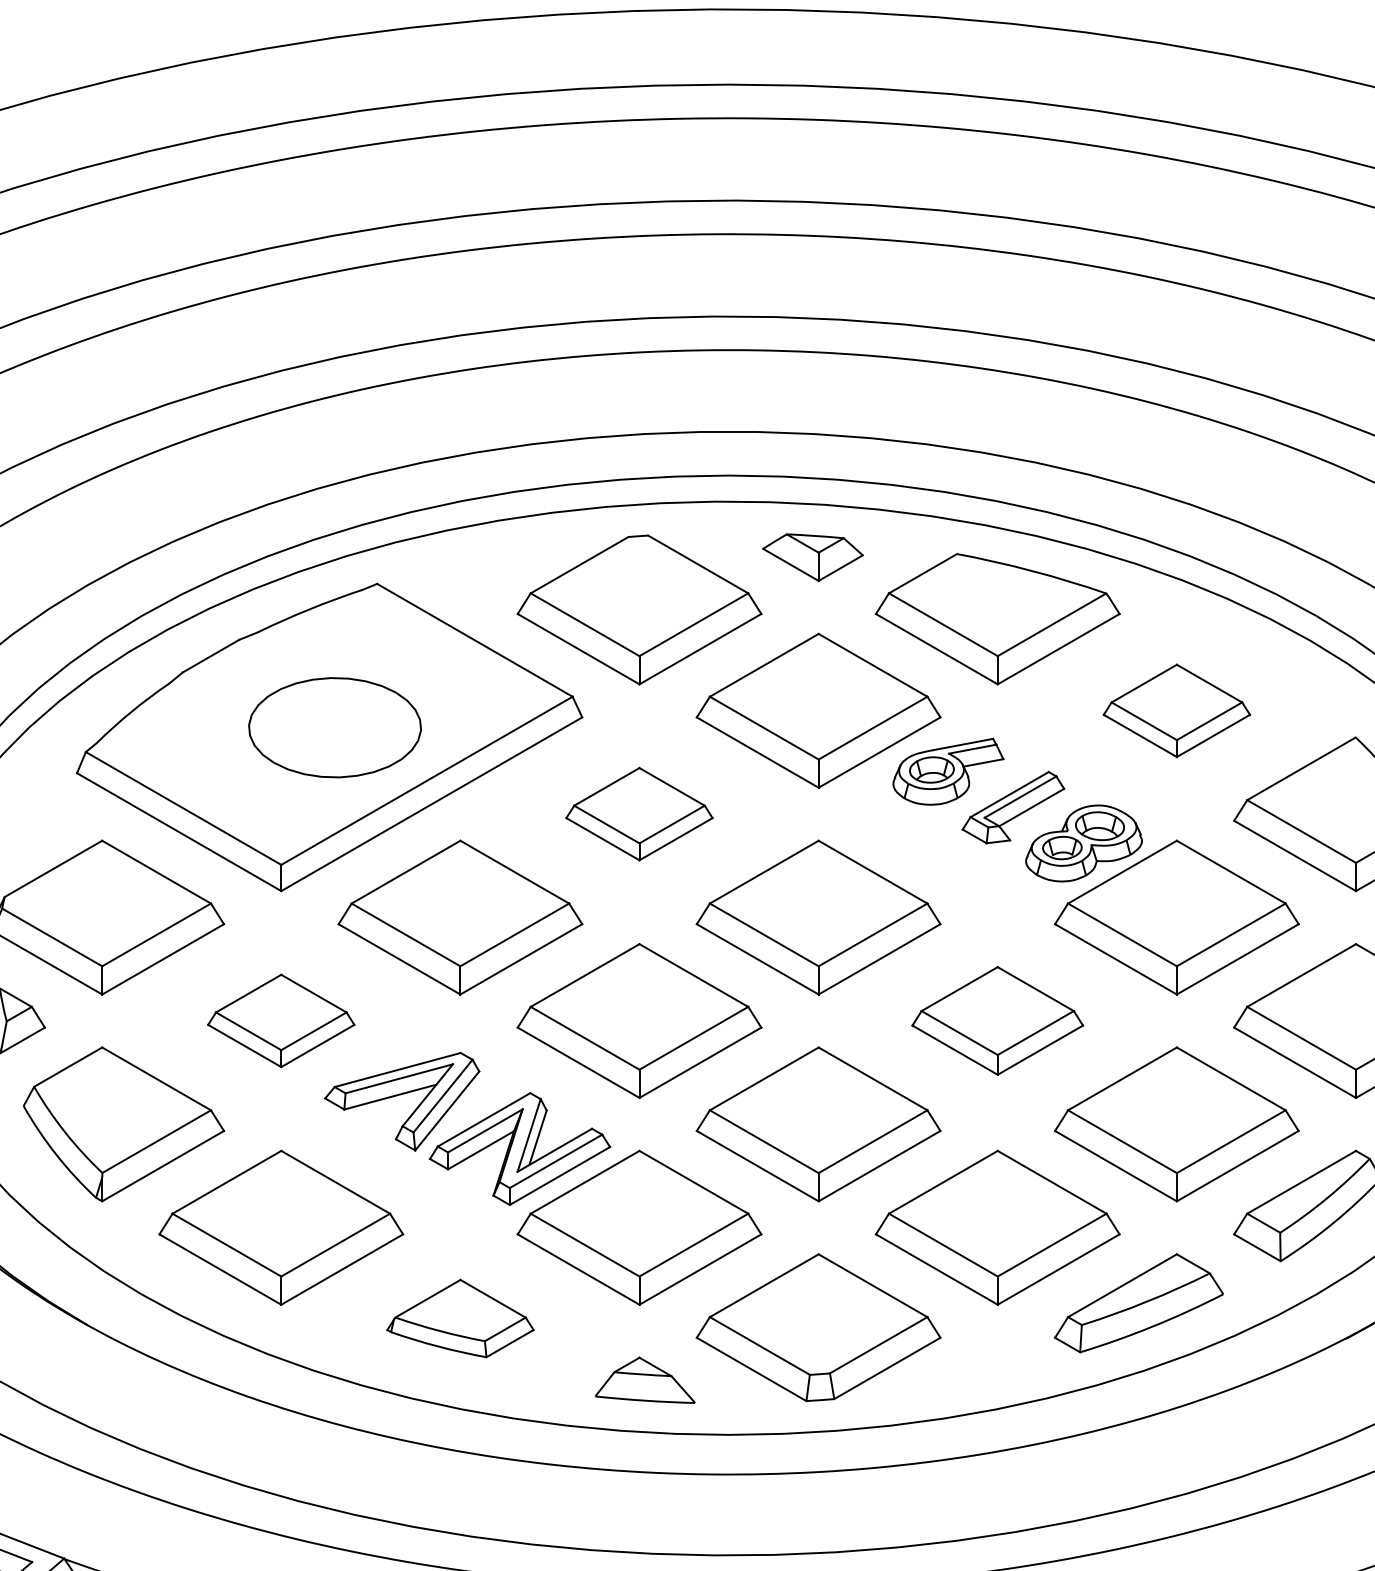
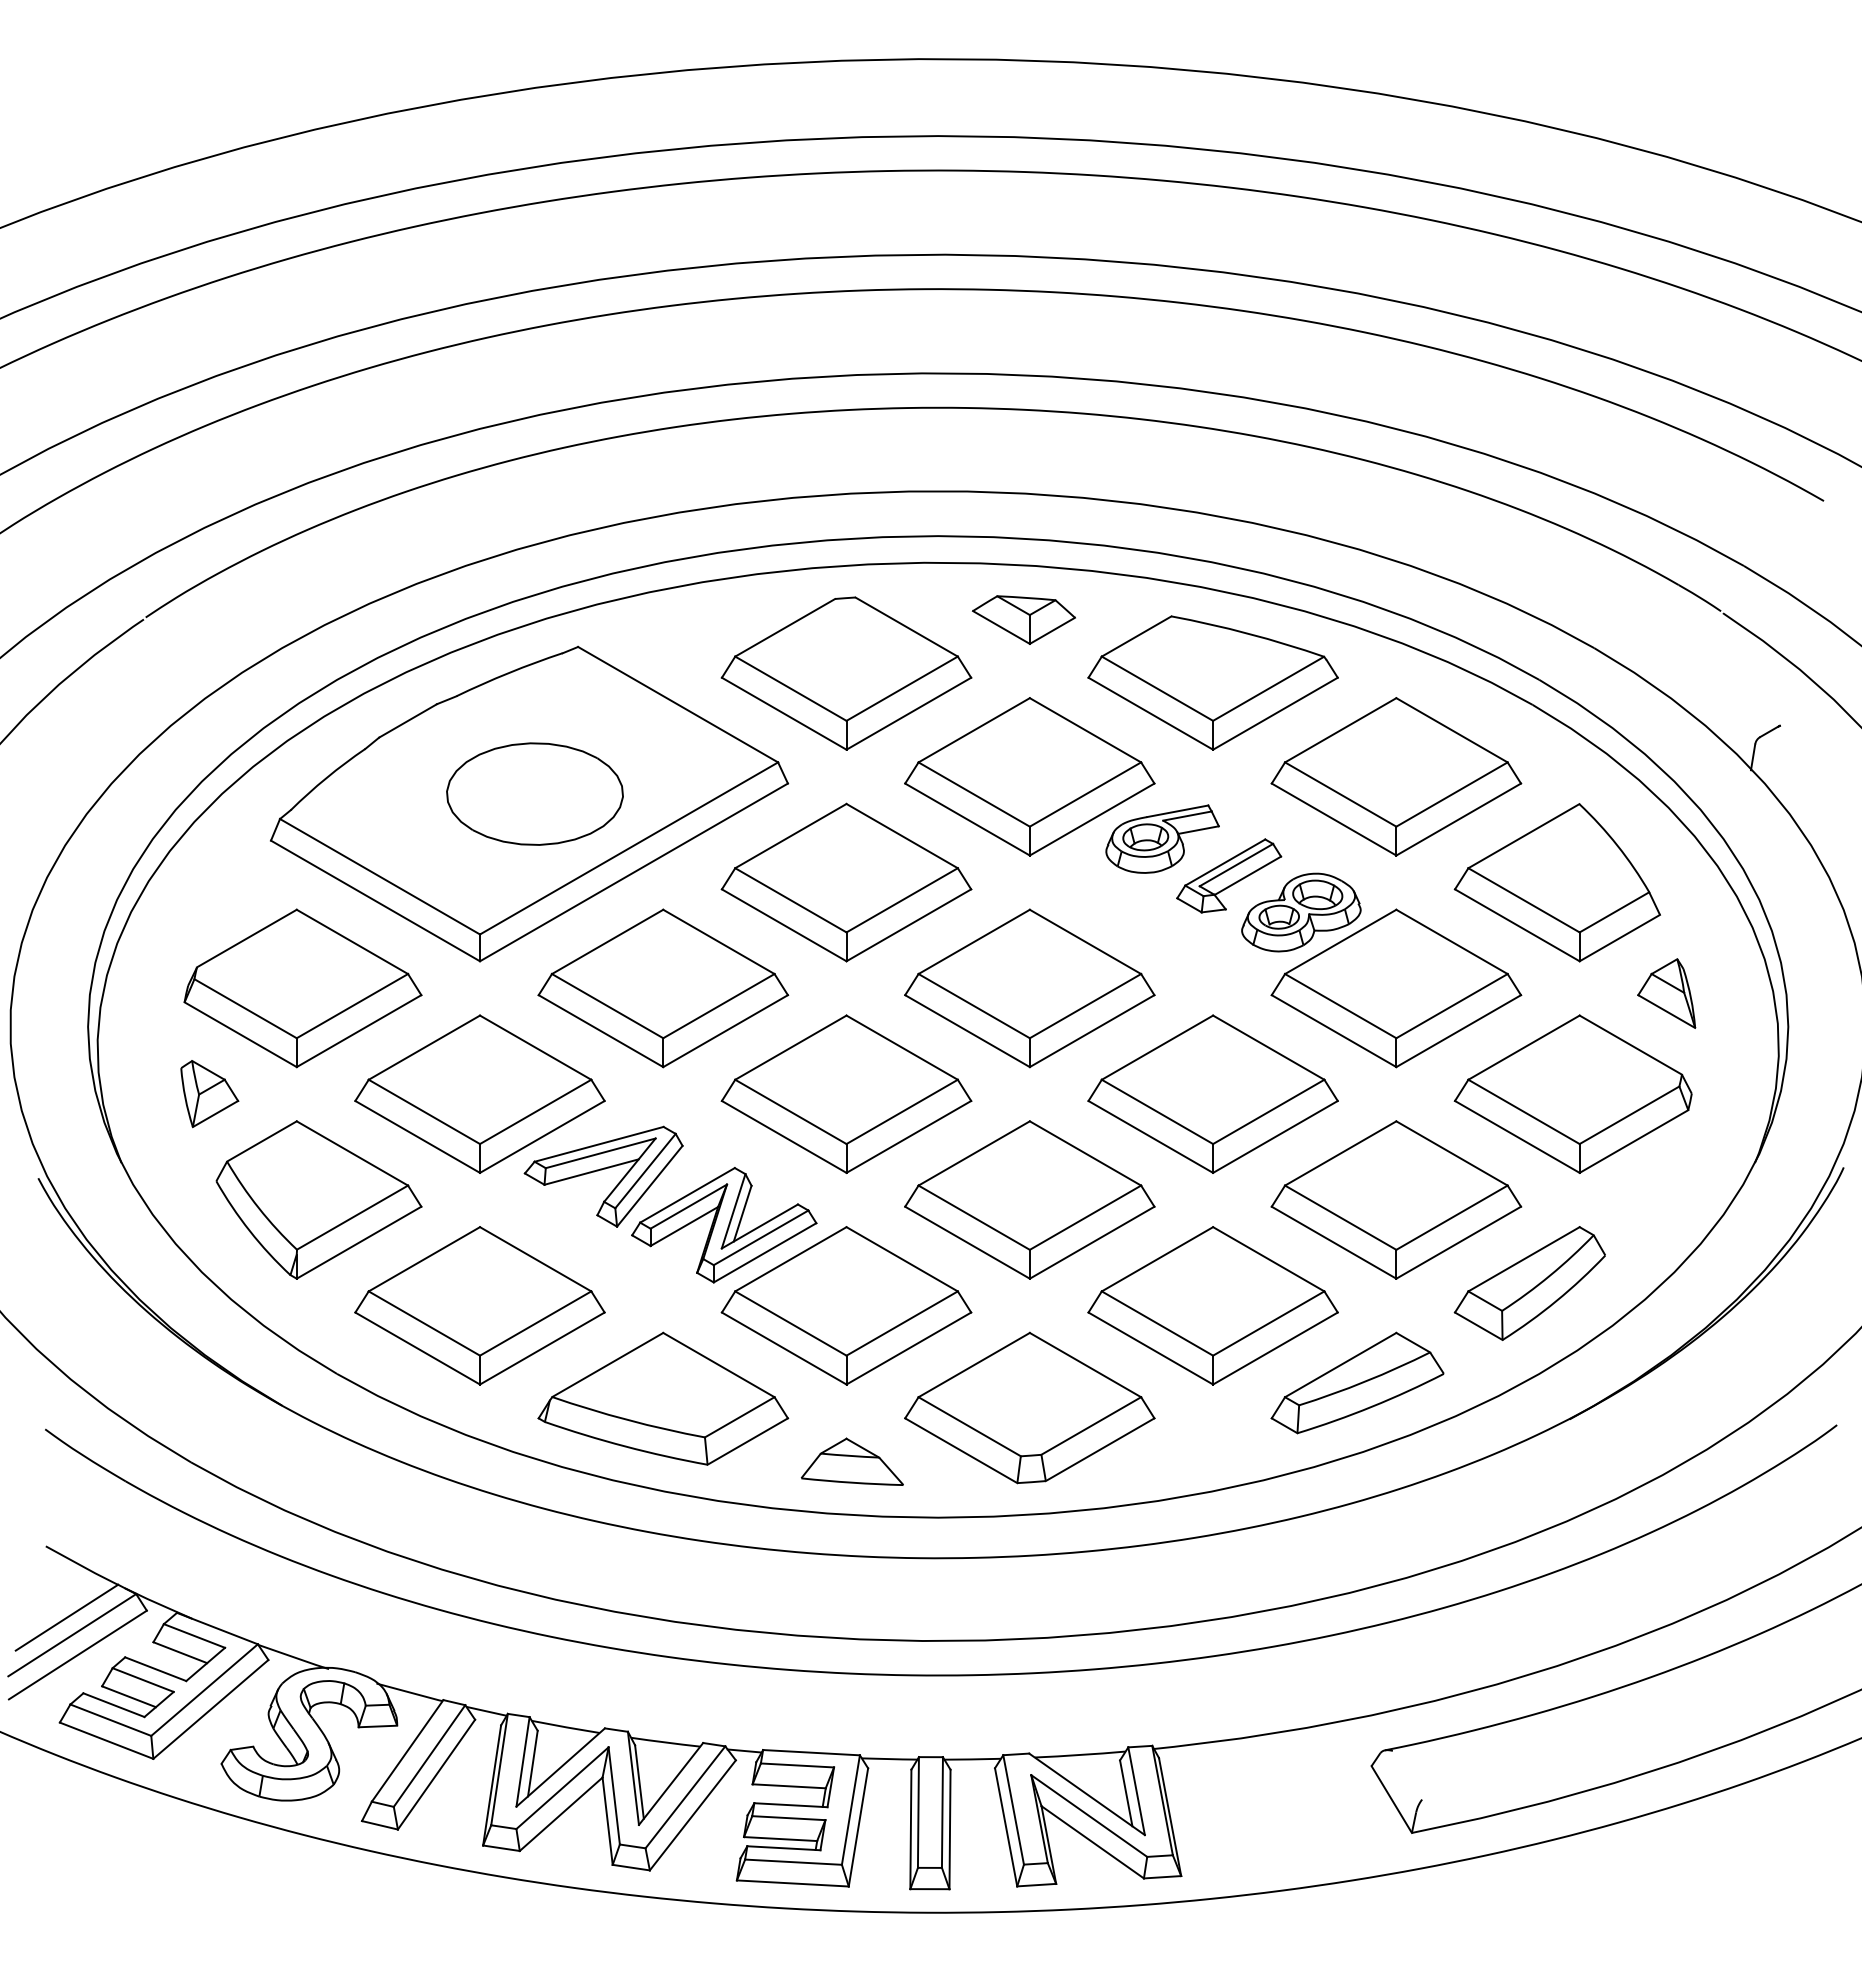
part: (1176, 710) -> (1396, 776), size x1.67
part: (639, 814) -> (846, 882), size x1.67
part: (280, 1020) -> (479, 1093), size x1.67
part: (997, 1020) -> (1212, 1093), size x1.43
part: (460, 1318) -> (663, 1398), size x1.67

